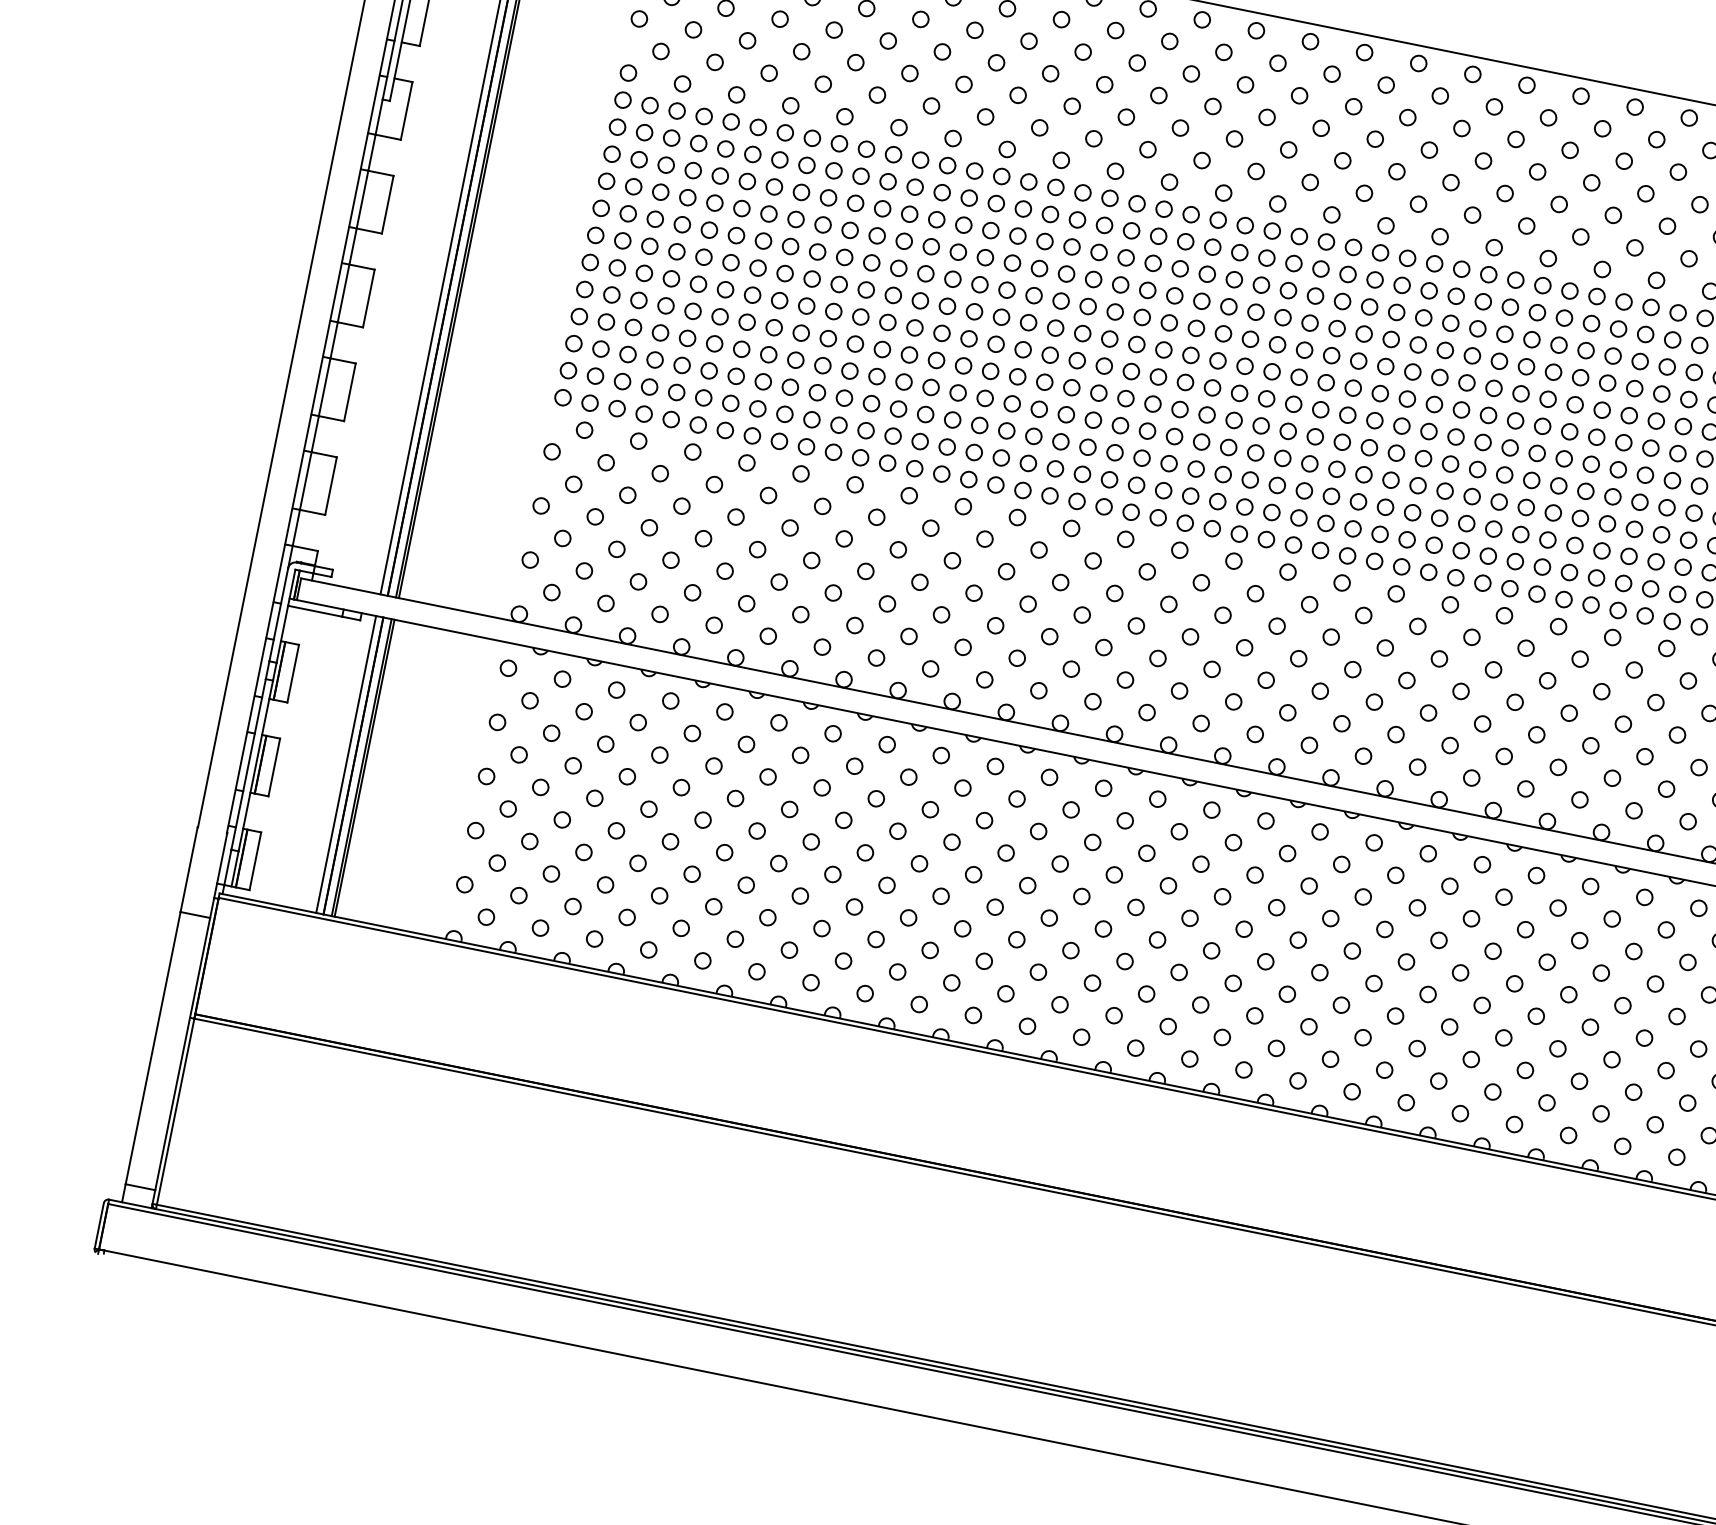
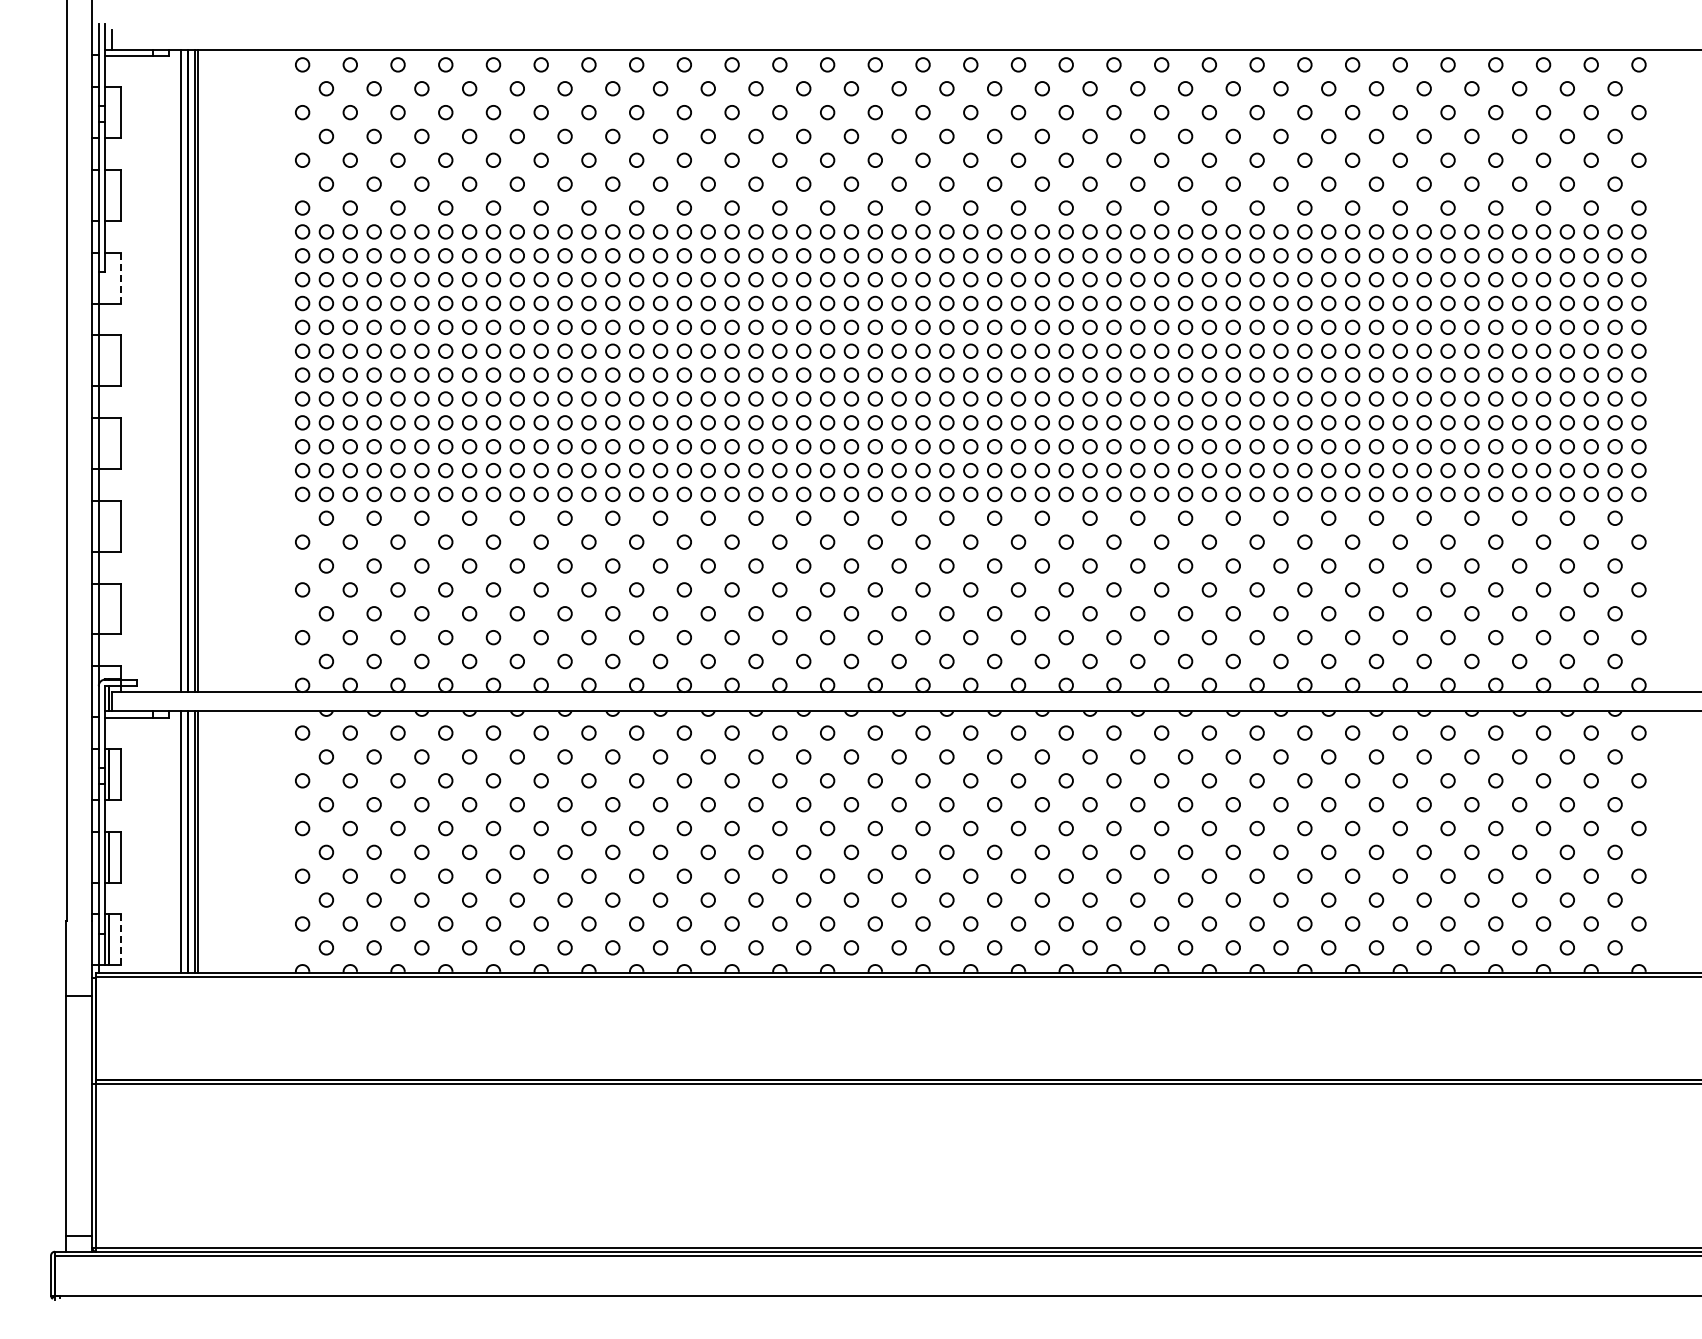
line: (407, 111) -> (121, 278), solid -> dashed
line: (255, 862) -> (121, 940), solid -> dashed

